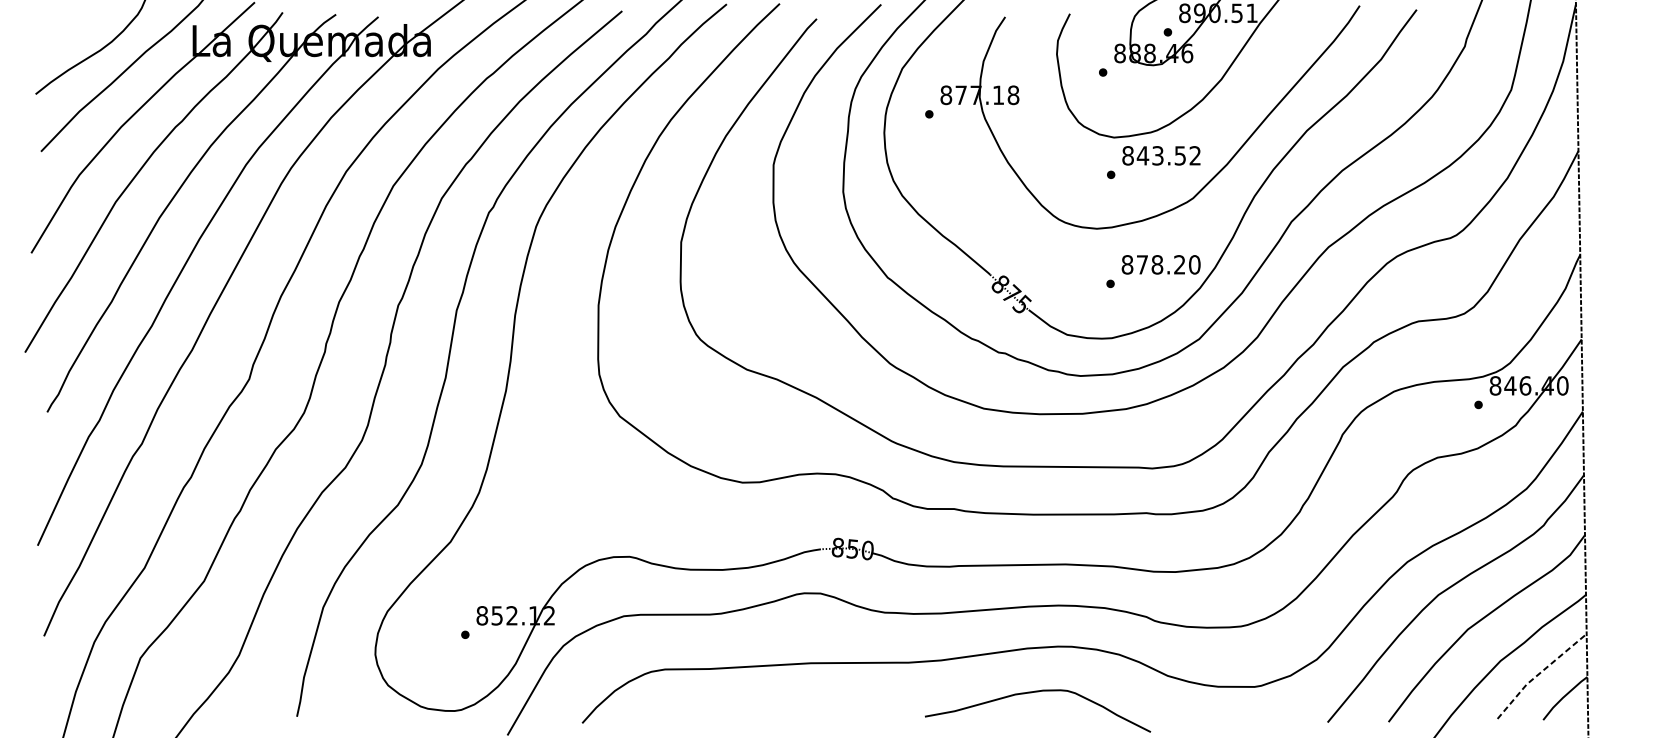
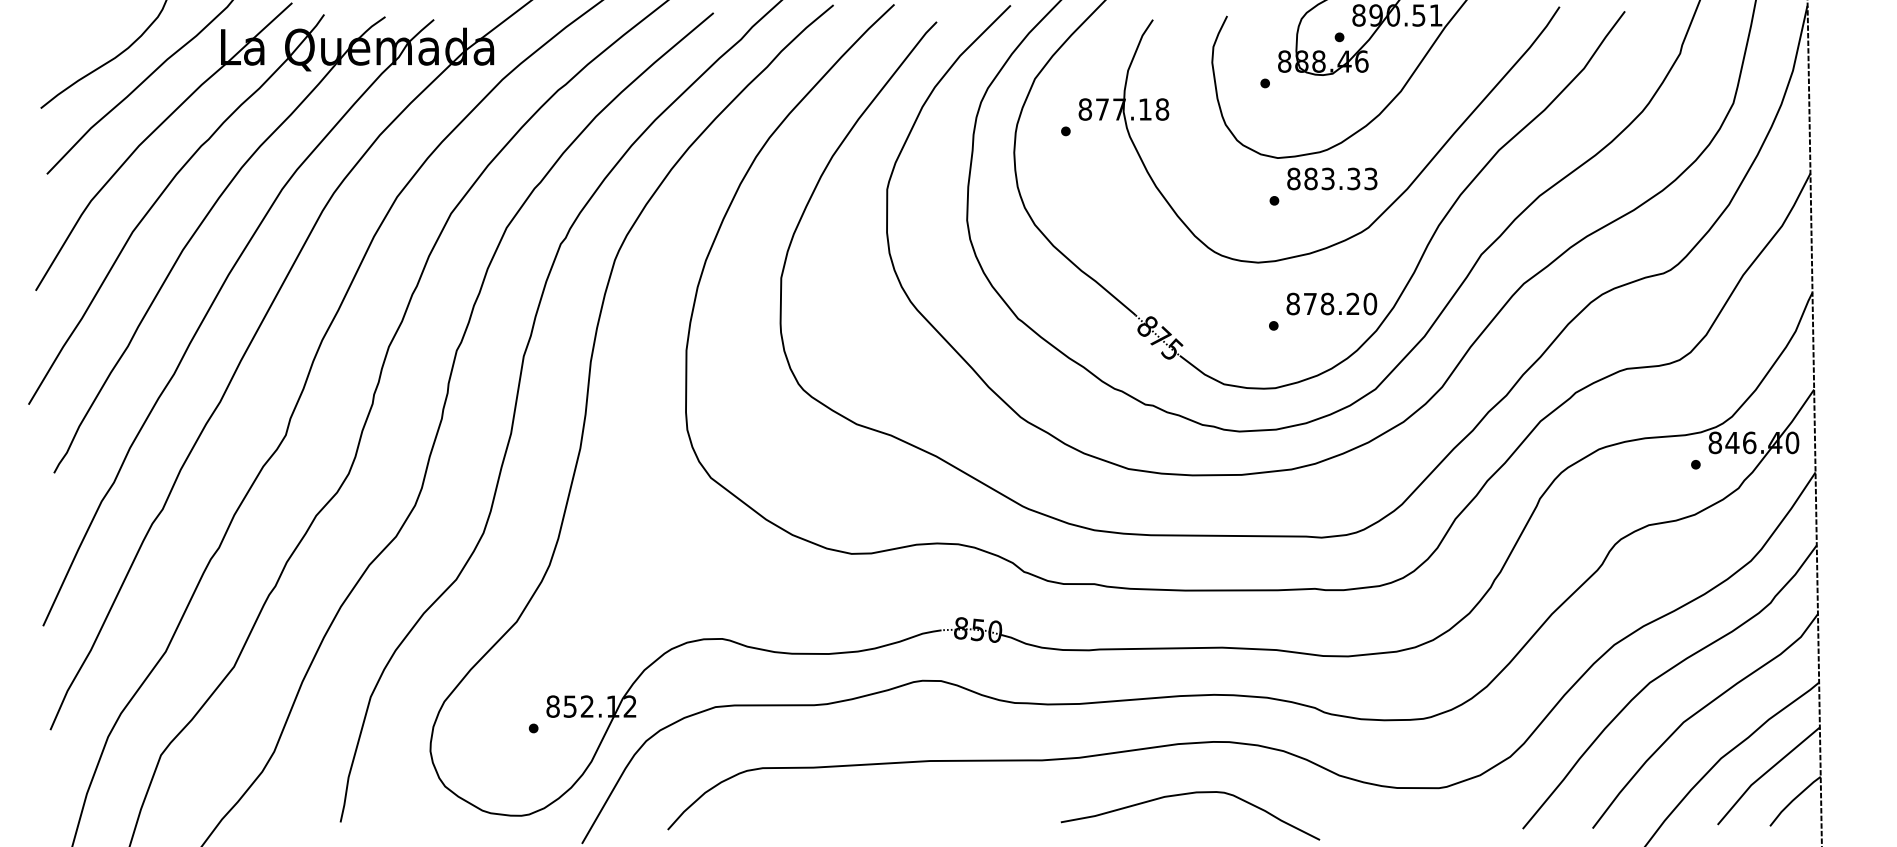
text: (1168, 155) -> (1340, 178), 843.52 -> 883.33
line: (1539, 674) -> (1765, 773), dashed -> solid

